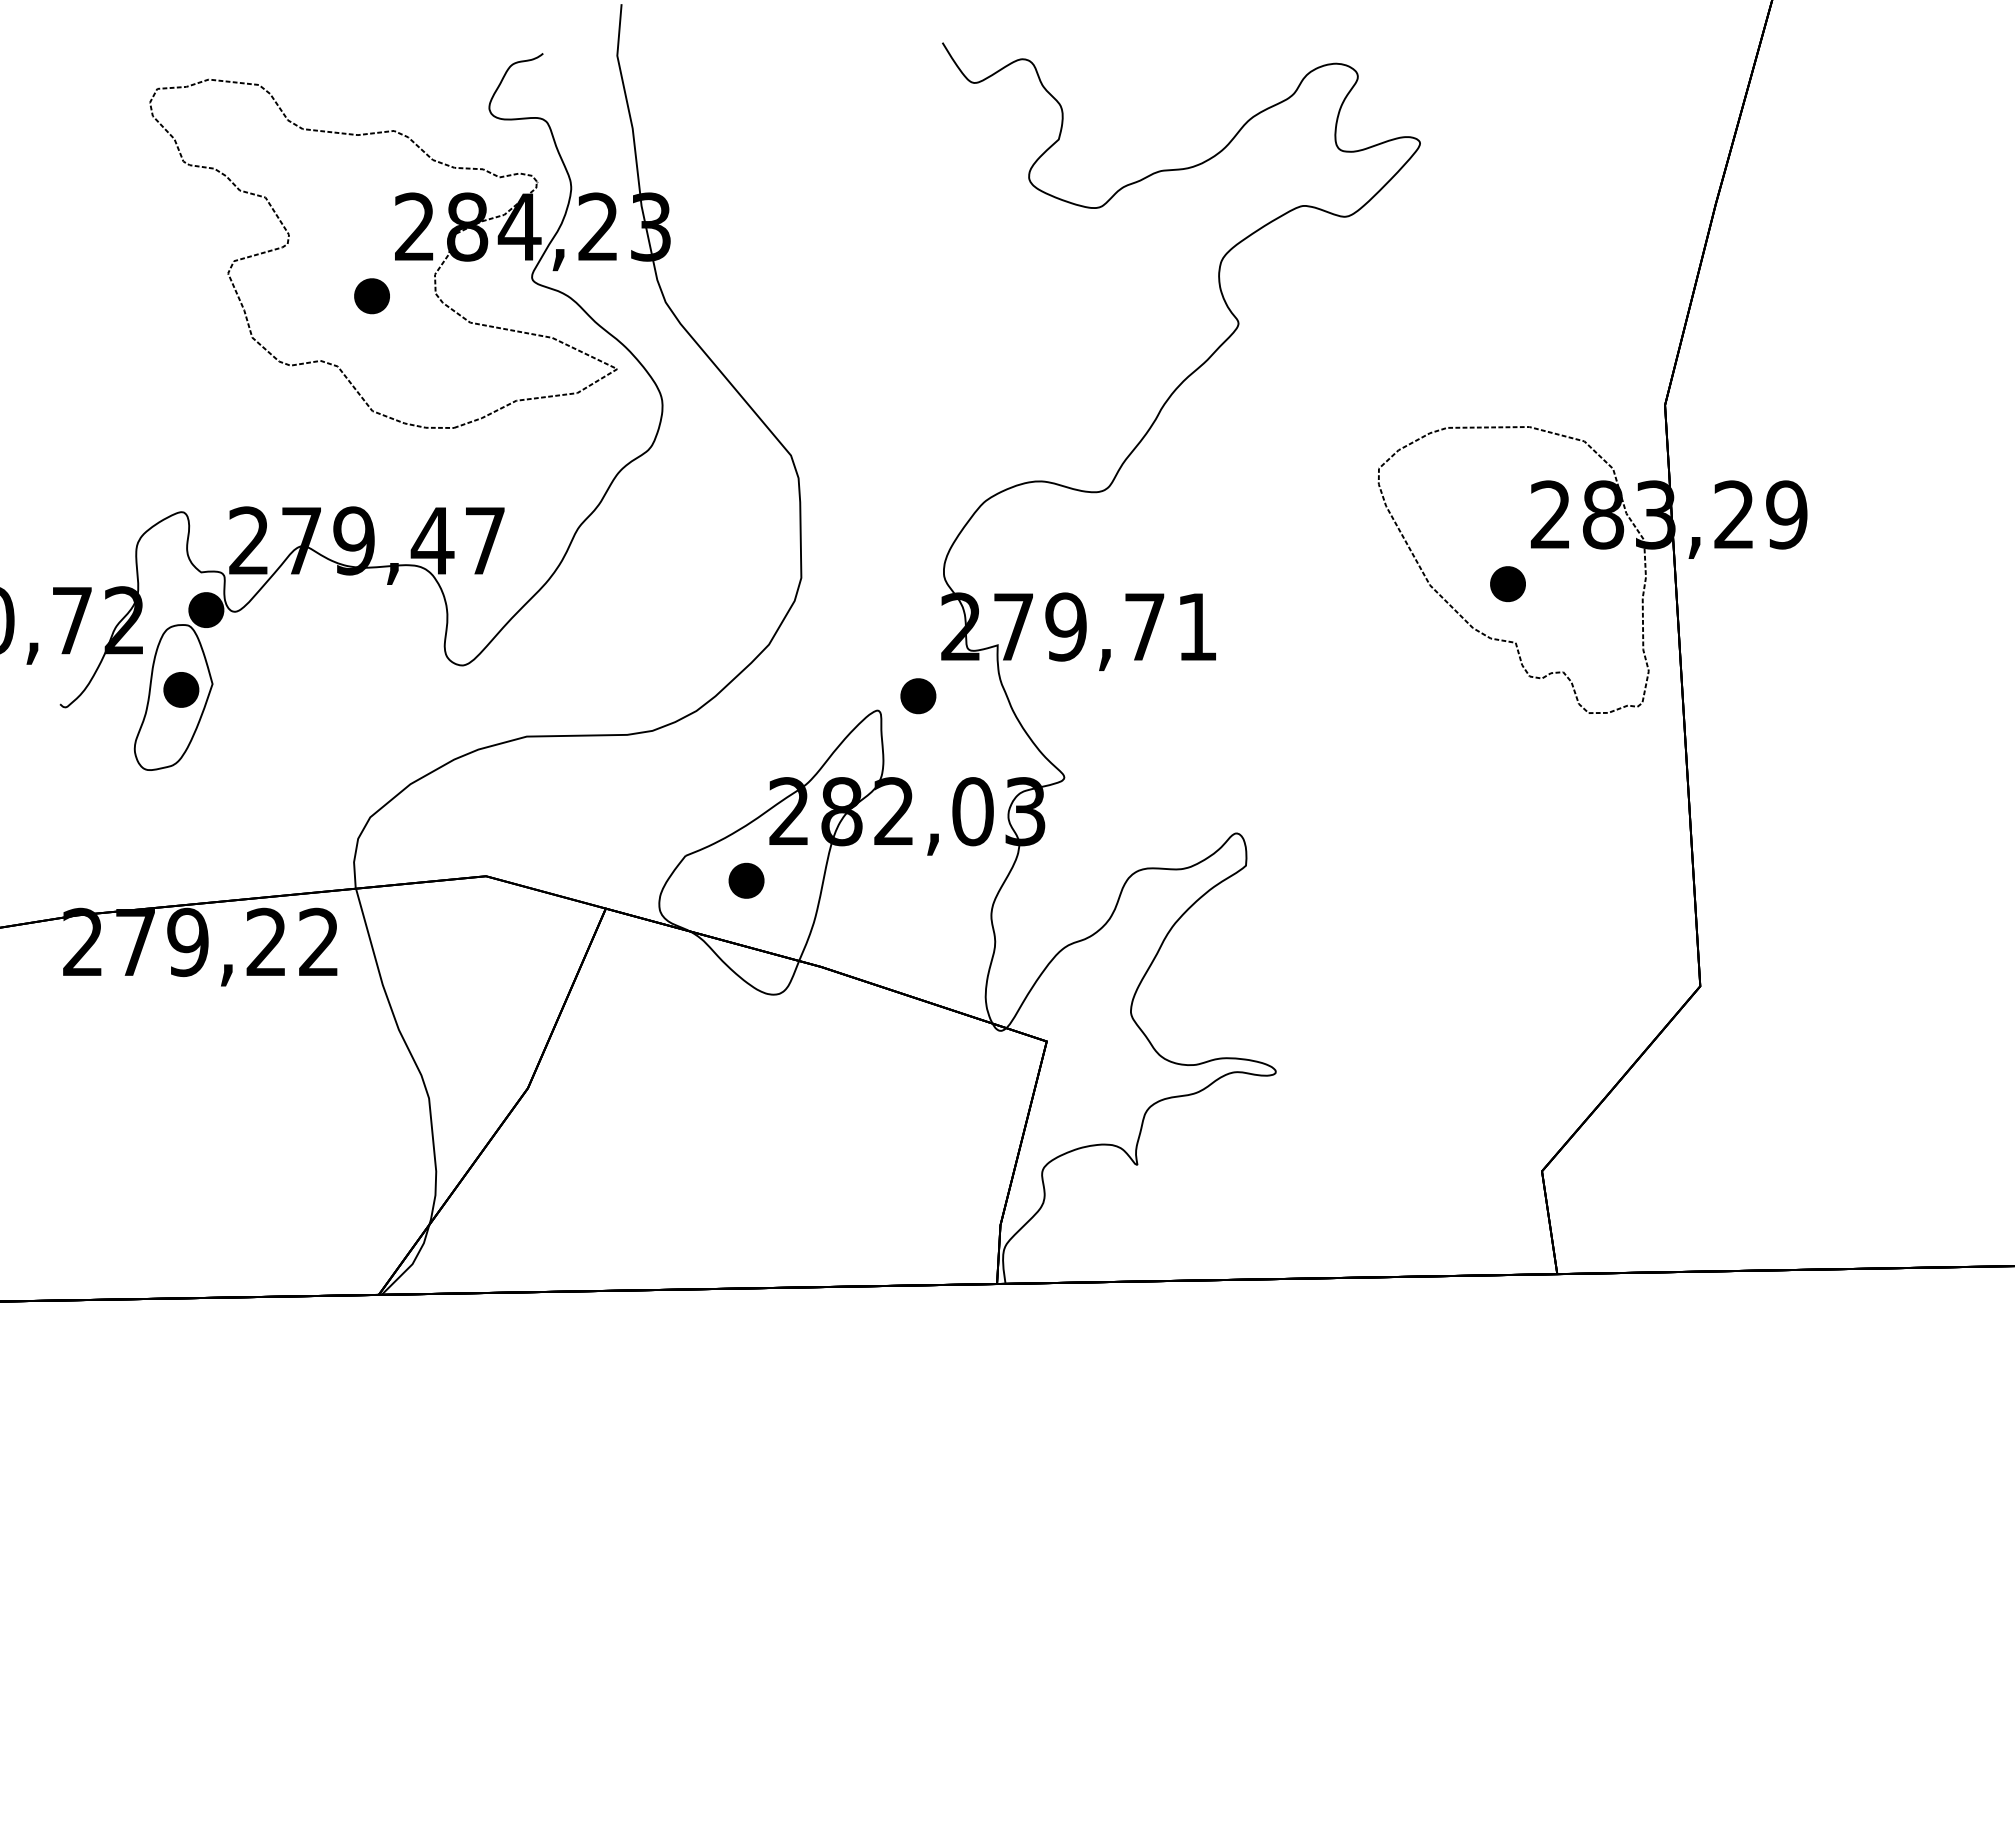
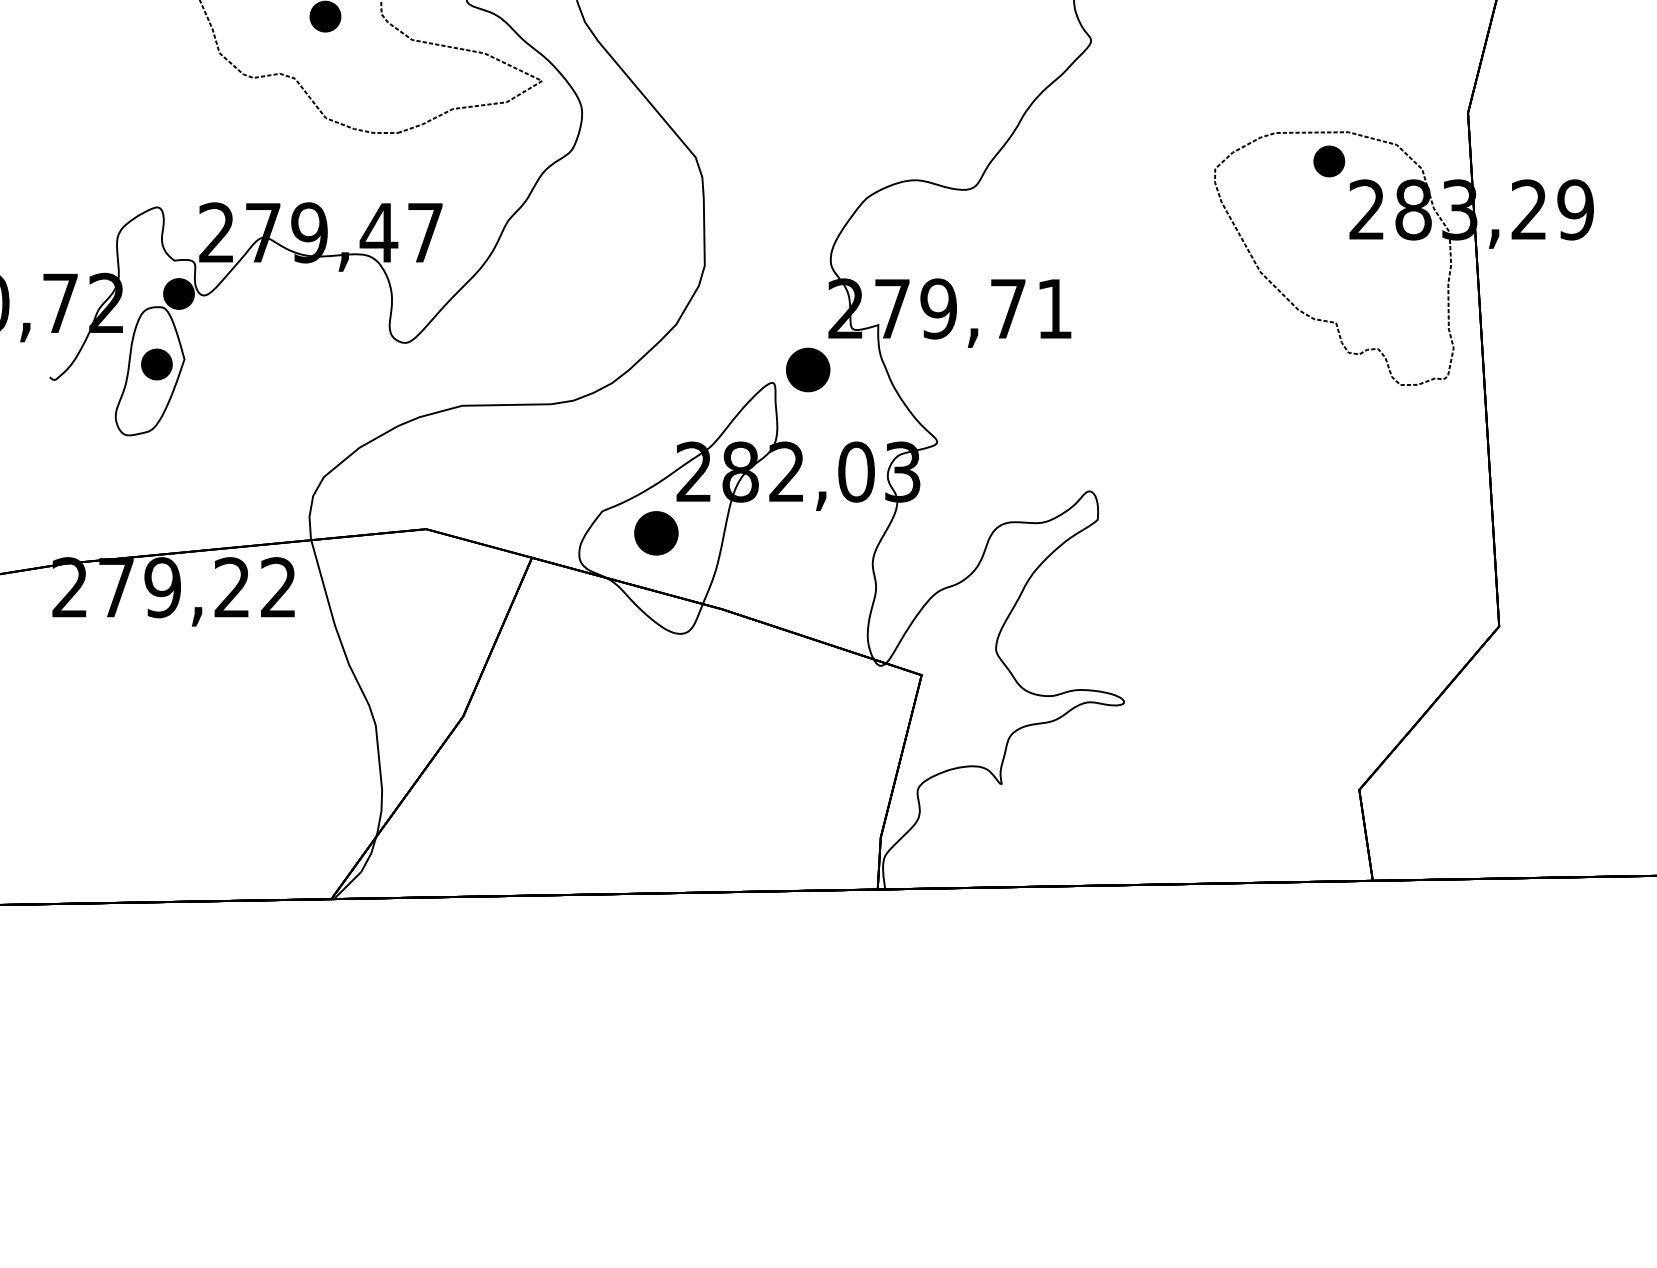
part: (1507, 583) -> (1328, 160), moved
part: (918, 696) -> (808, 370), size x1.4
part: (746, 880) -> (656, 532), size x1.4

